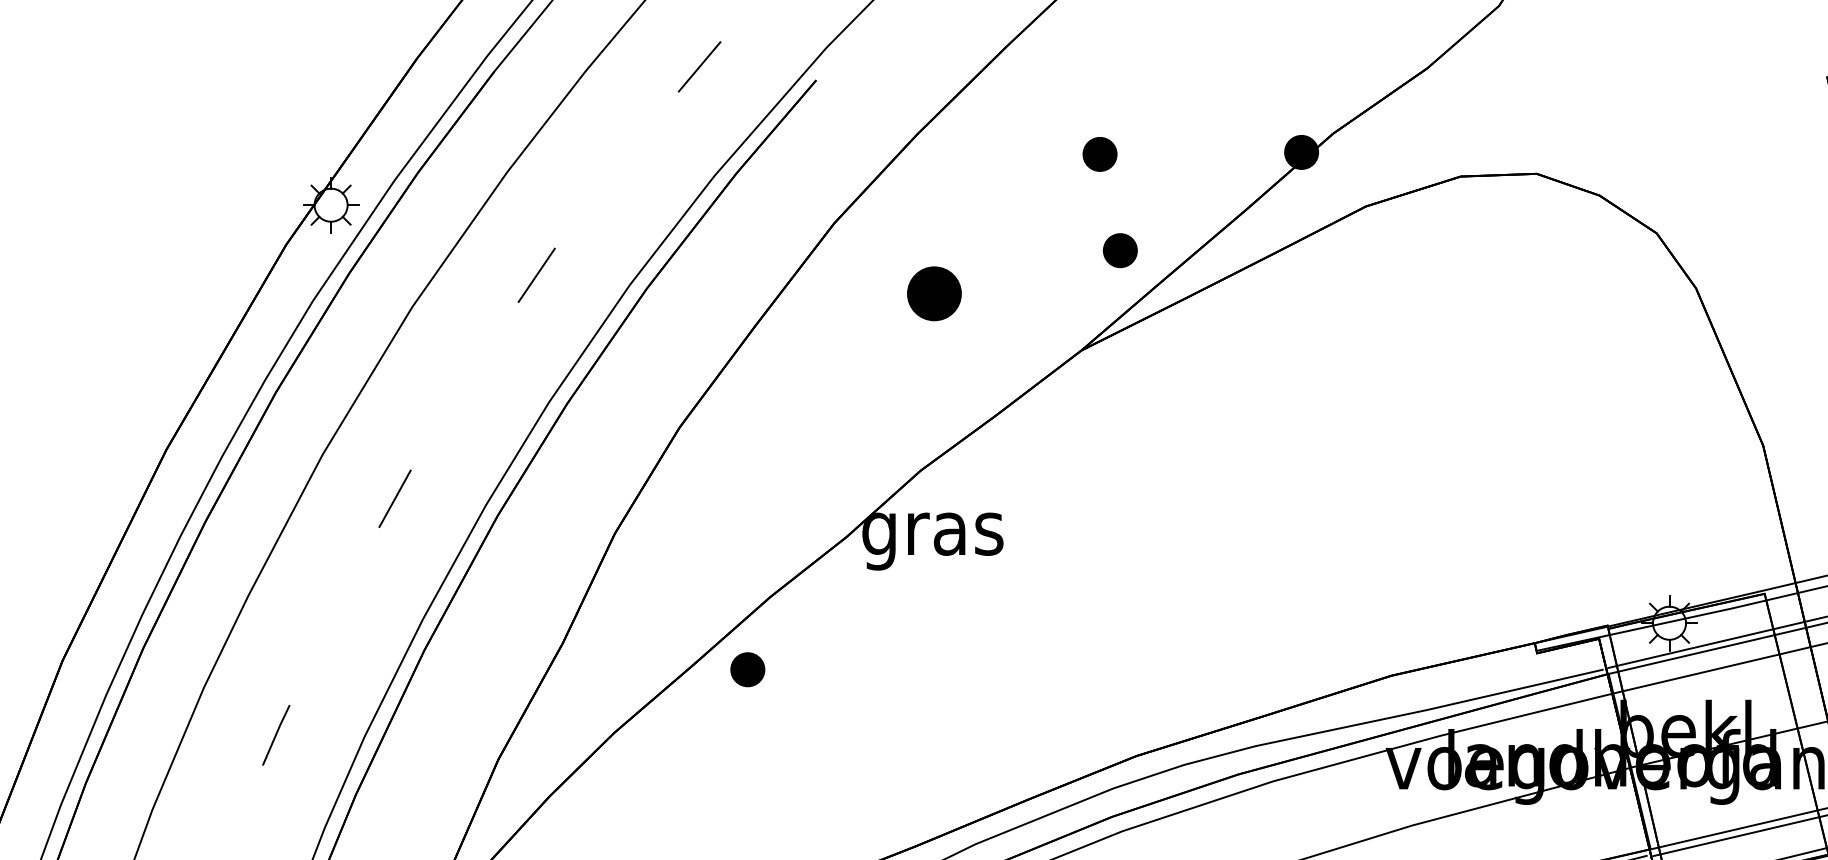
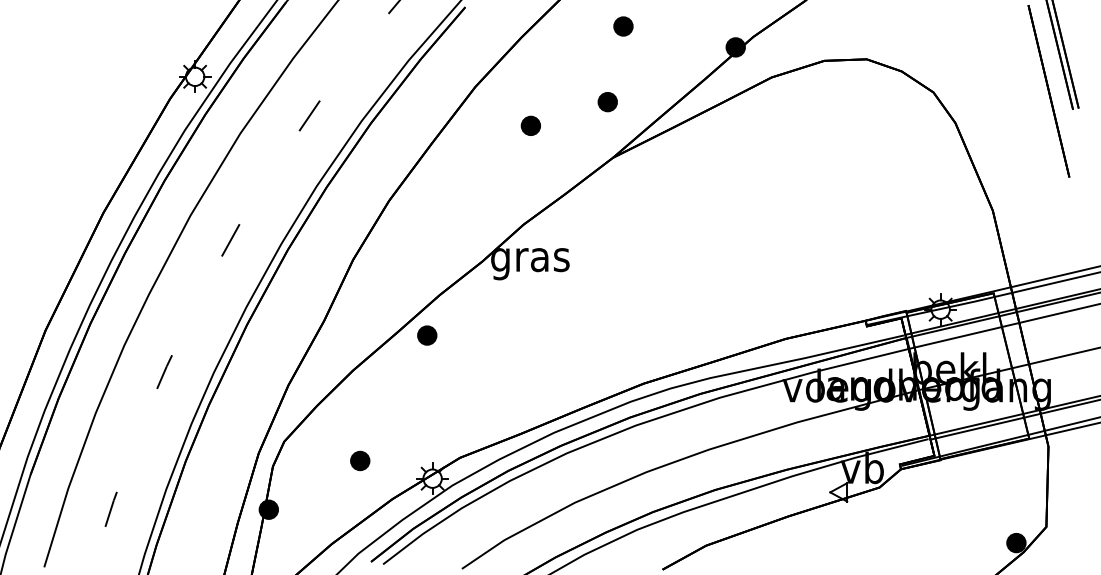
part: (1100, 154) -> (623, 26), moved
part: (1119, 251) -> (607, 102), moved
part: (933, 292) -> (530, 125), size x0.62

